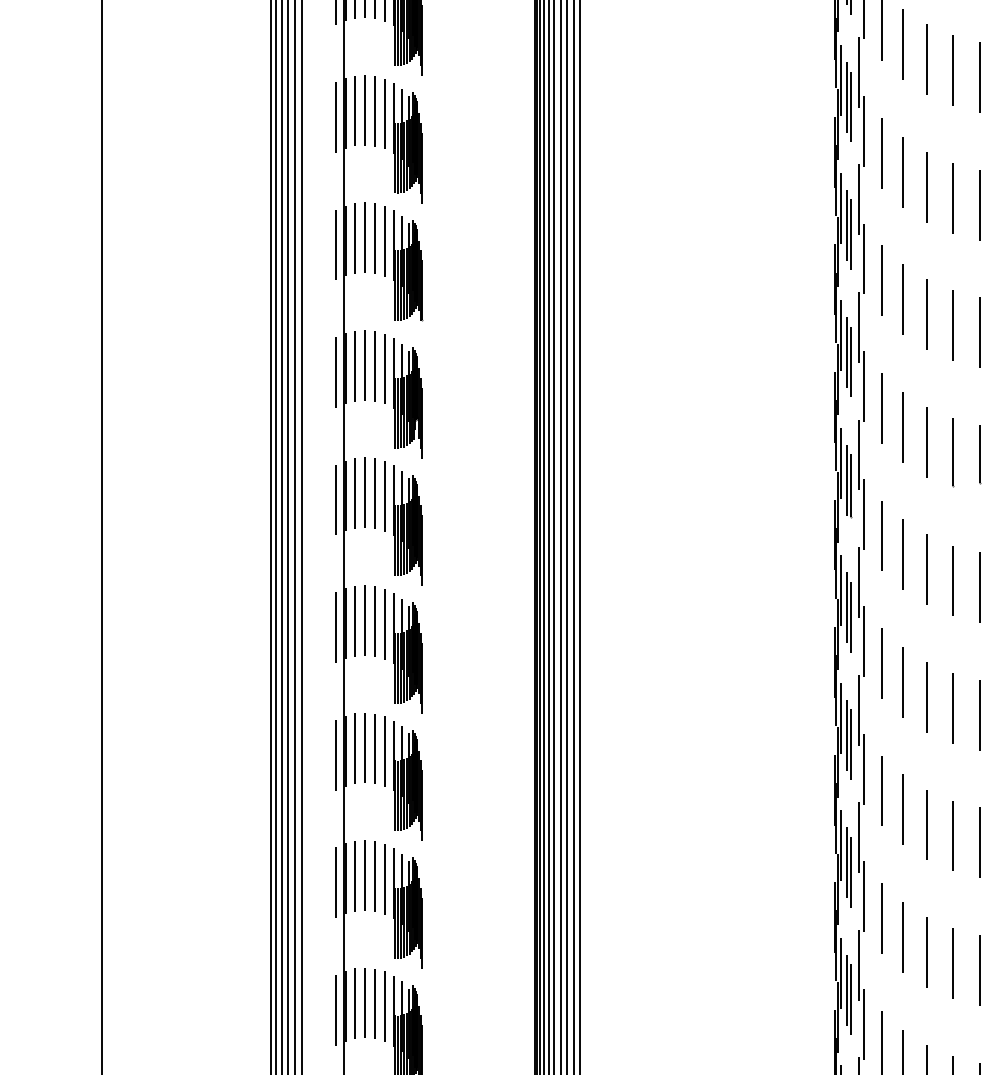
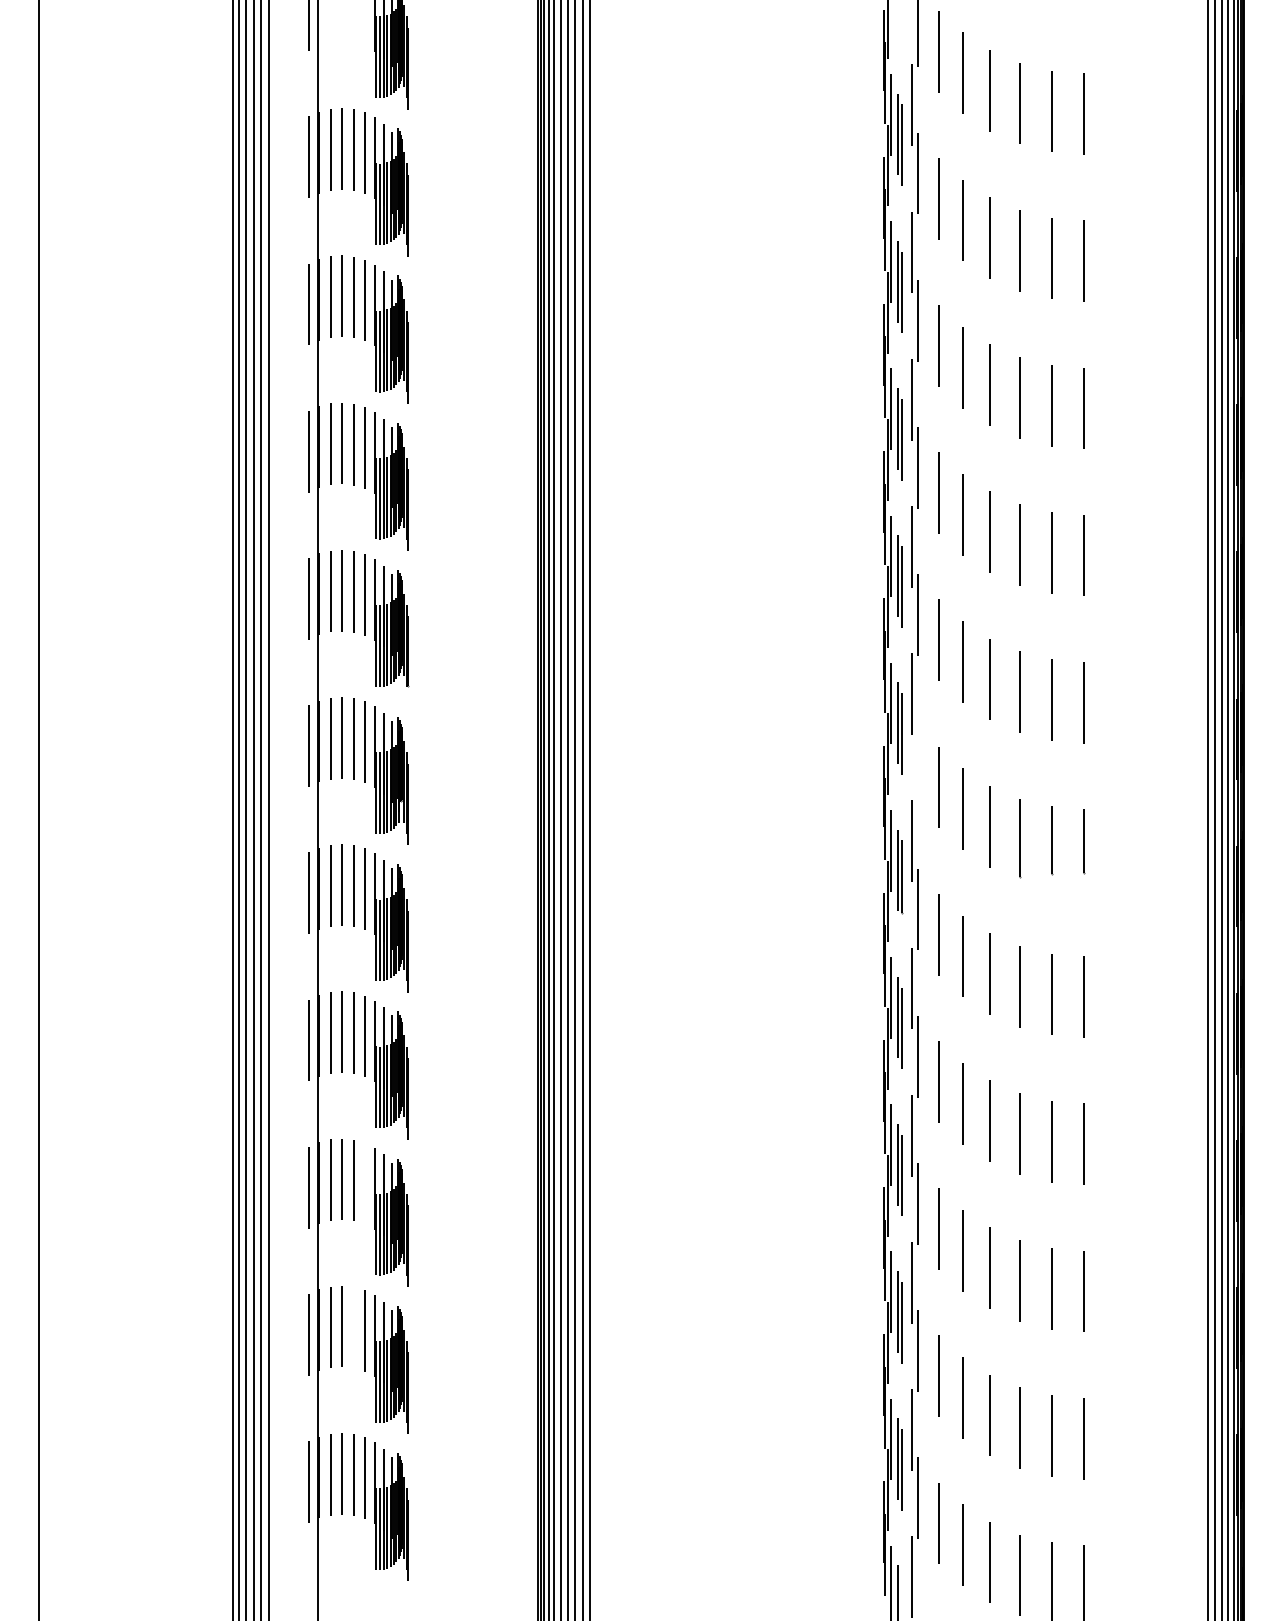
line: (864, 386) -> (918, 762), removed
line: (384, 751) -> (364, 1183), removed
line: (375, 876) -> (353, 1327), removed

